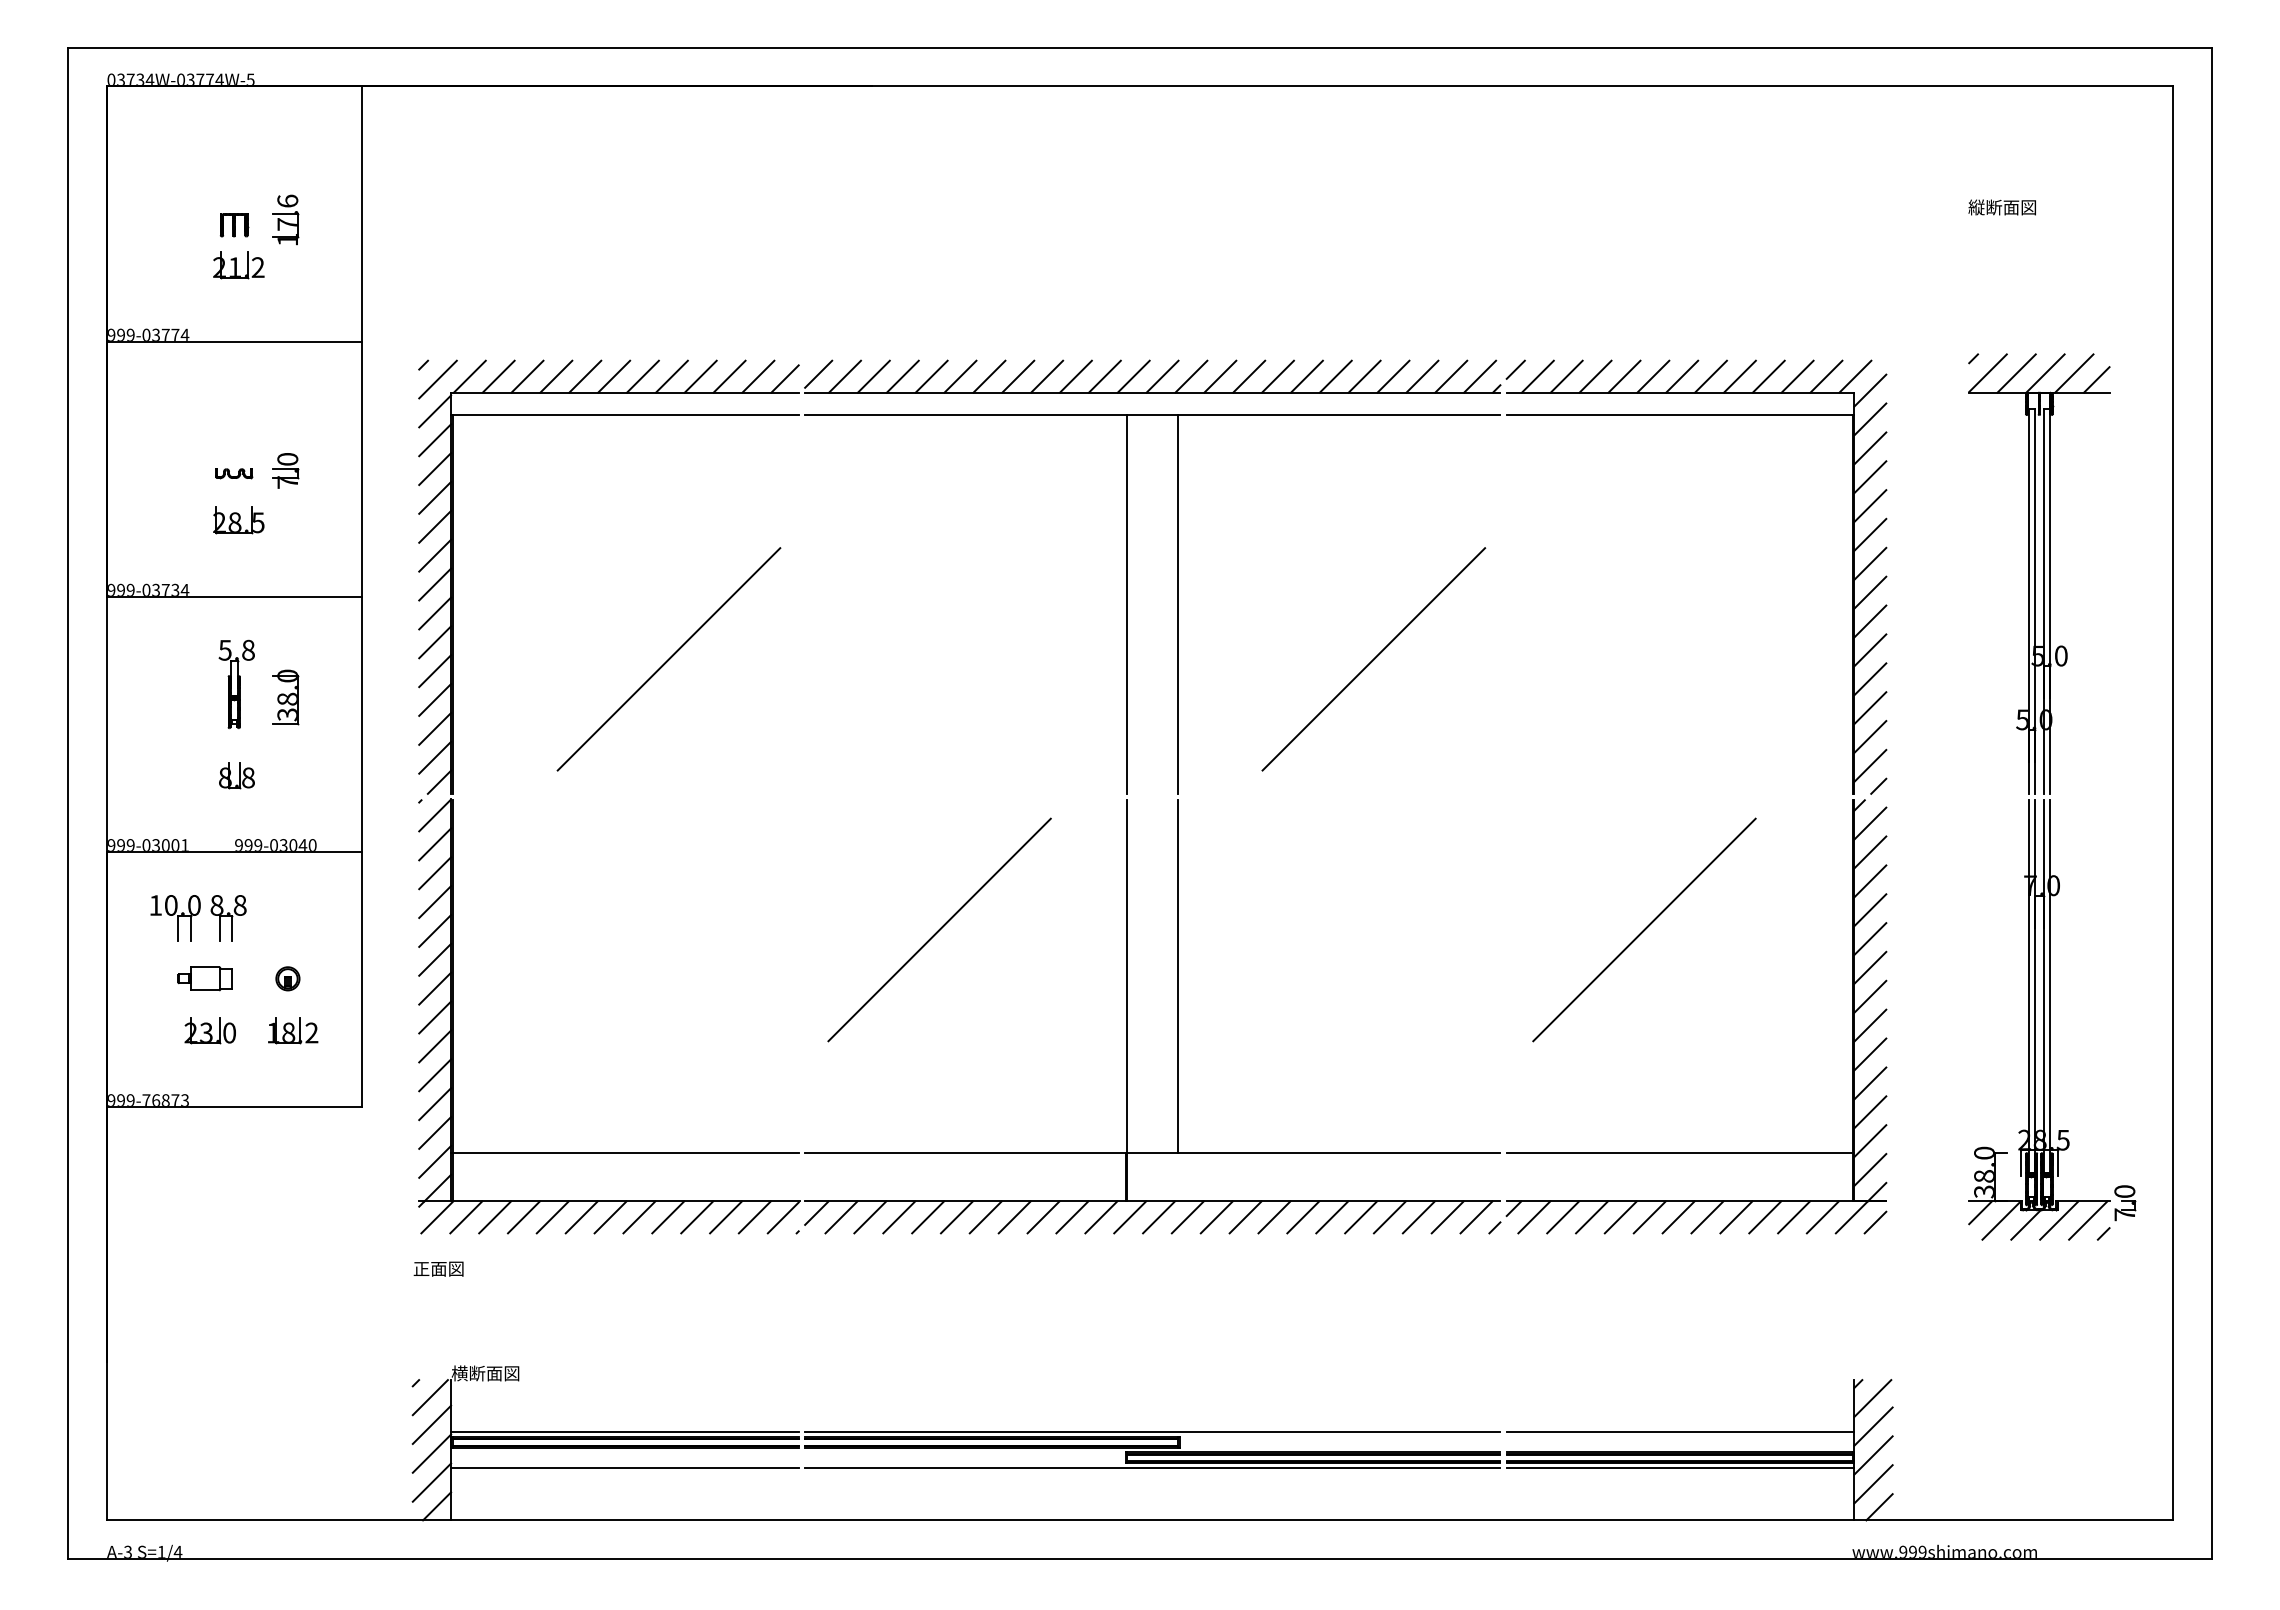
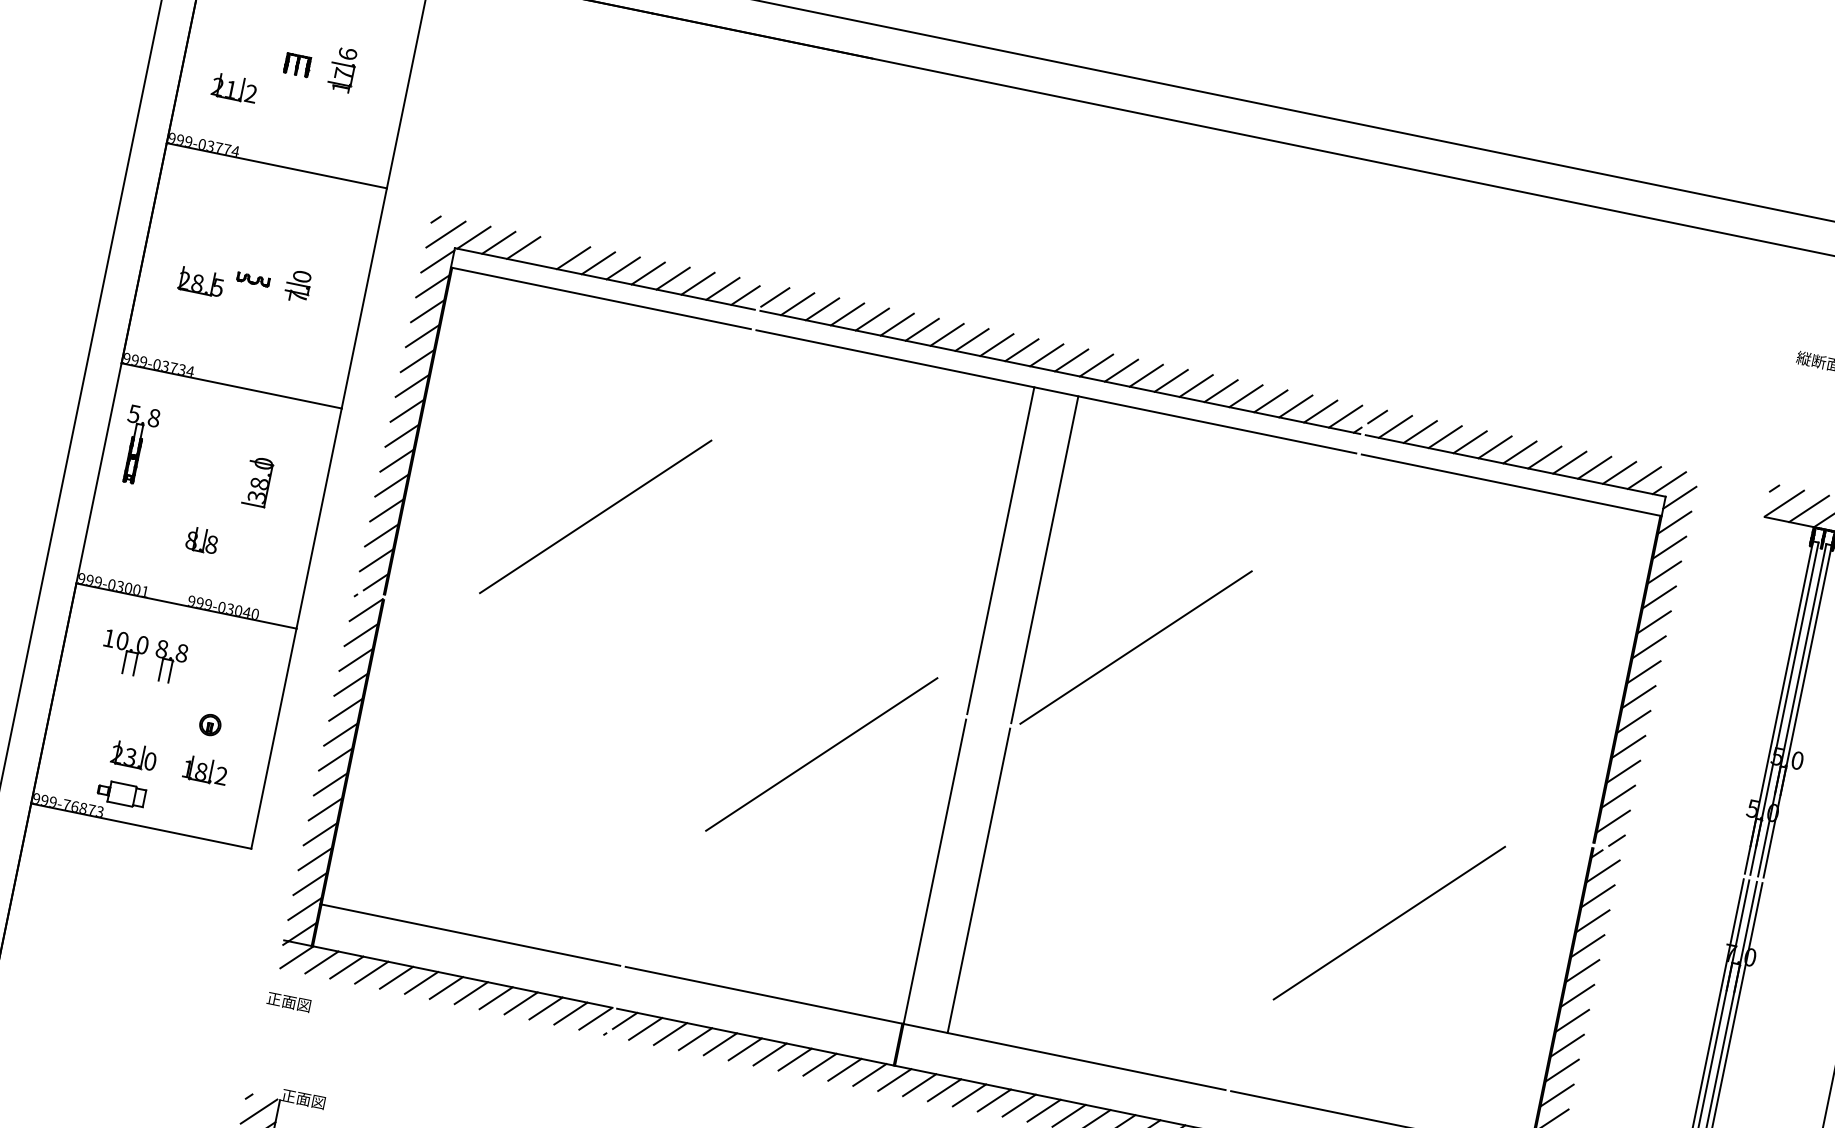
part: (238, 265) -> (234, 88), moved
line: (556, 376) -> (548, 252), removed
part: (238, 520) -> (201, 282), moved
line: (1373, 659) -> (1135, 647), moved
part: (236, 684) -> (137, 445), moved
line: (939, 929) -> (821, 754), moved
part: (204, 978) -> (121, 793), moved
text: (485, 1373) -> (310, 1100), 横断面図 -> 正面図

